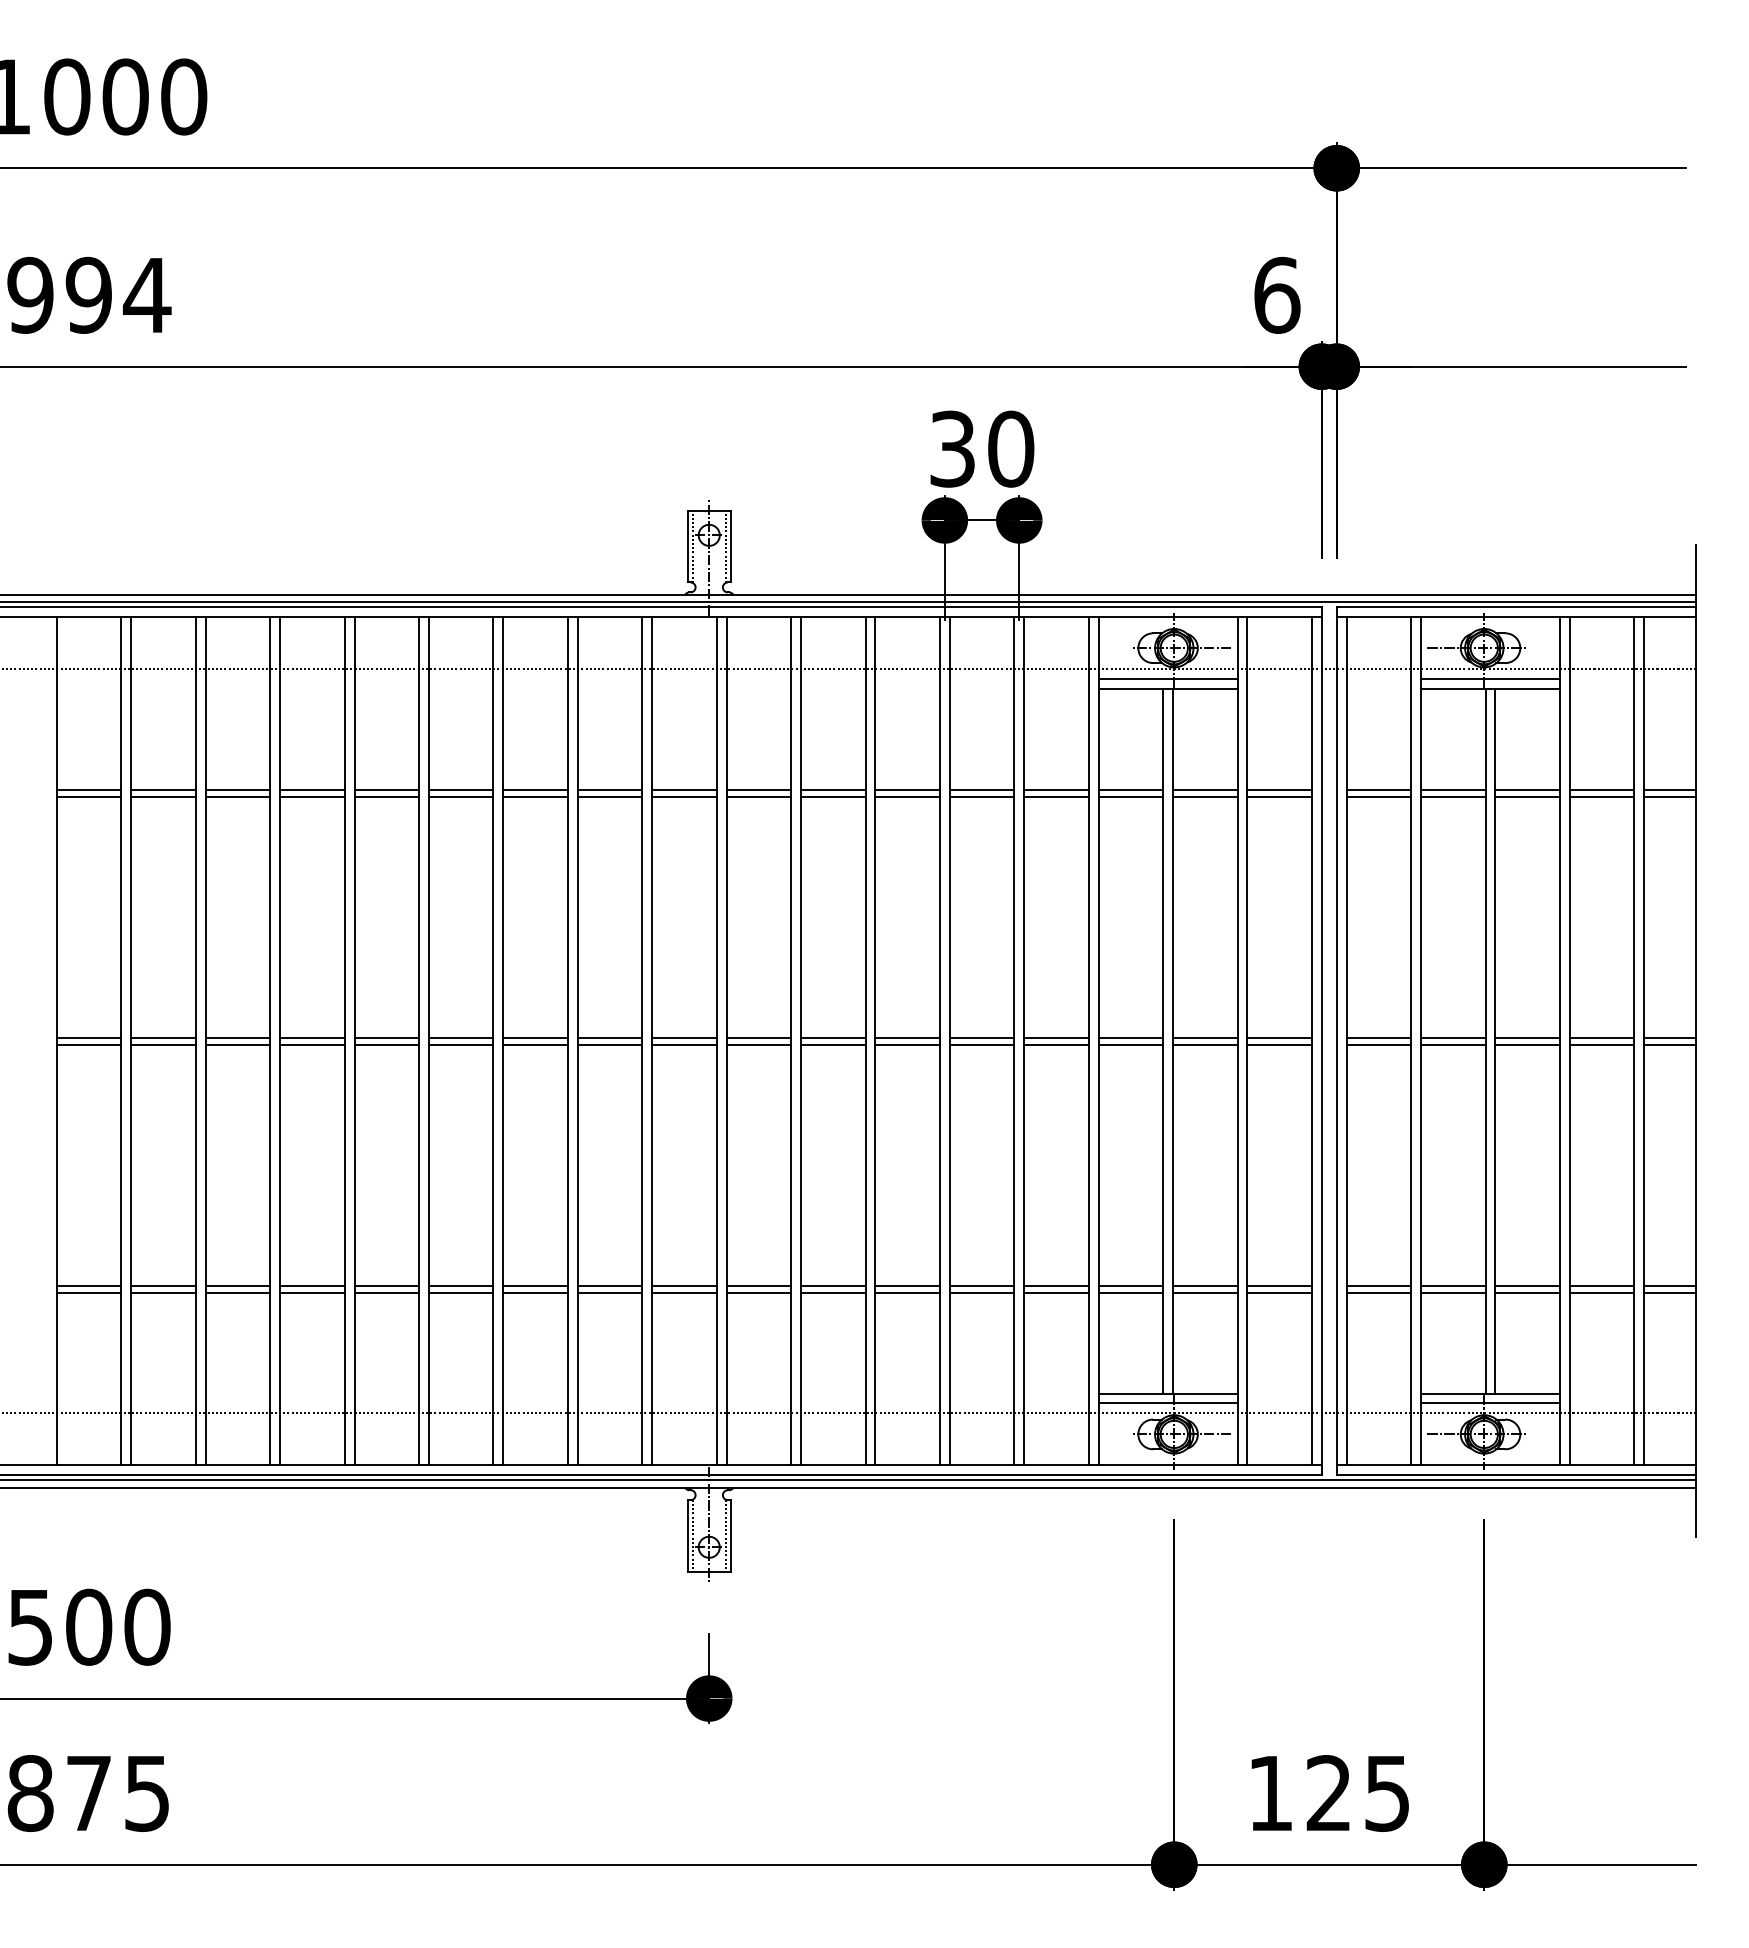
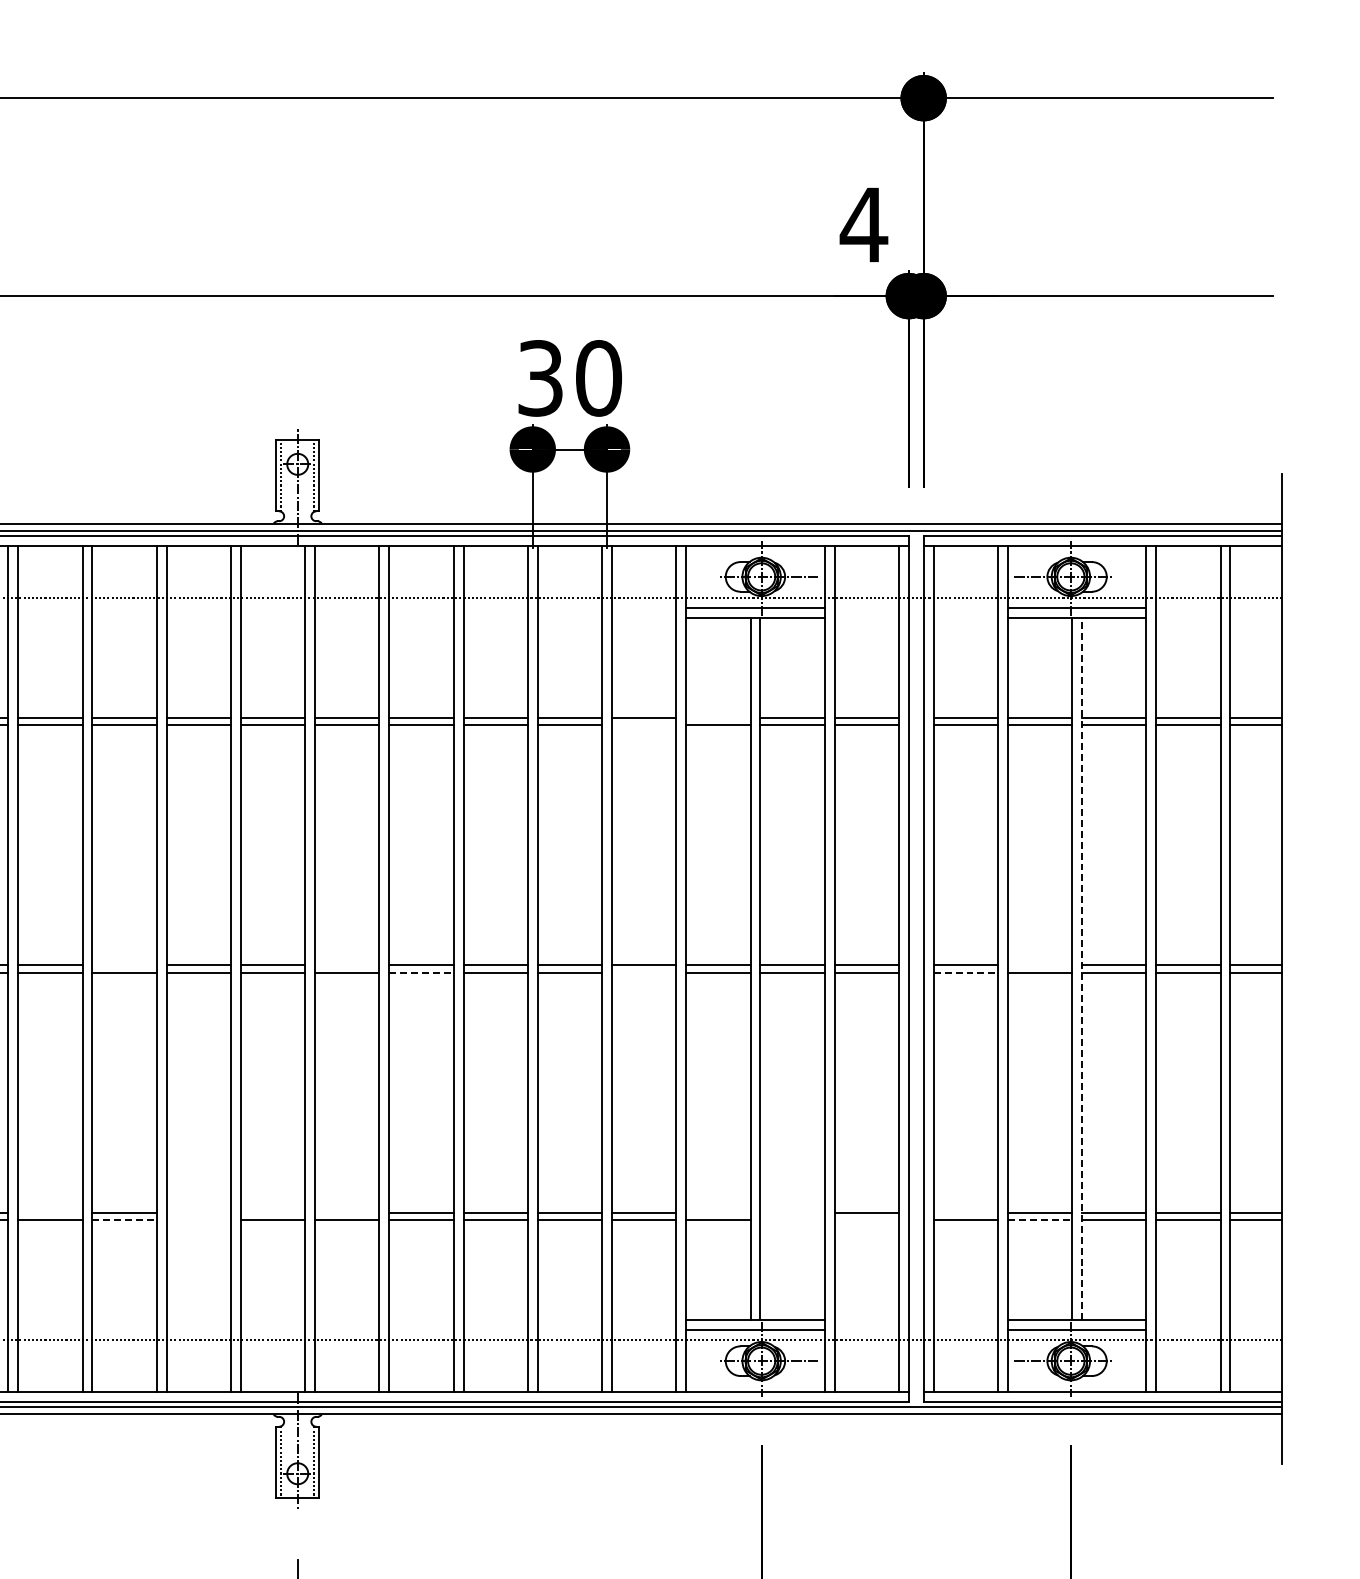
text: (1276, 294) -> (863, 224), 6 -> 4
line: (1130, 789) -> (717, 717), removed
line: (1056, 797) -> (644, 725), removed
line: (535, 1037) -> (124, 965), removed
line: (758, 1037) -> (346, 965), removed
line: (1453, 1037) -> (1040, 965), removed
line: (1495, 1040) -> (1082, 968), solid -> dashed
line: (833, 1045) -> (421, 973), solid -> dashed
line: (1056, 1045) -> (644, 973), removed
line: (1379, 1045) -> (966, 973), solid -> dashed
line: (460, 1285) -> (49, 1212), removed
line: (609, 1285) -> (198, 1212), removed
line: (684, 1285) -> (273, 1212), removed
line: (758, 1285) -> (346, 1212), removed
line: (1130, 1285) -> (717, 1212), removed
line: (1205, 1285) -> (792, 1212), removed
line: (1378, 1285) -> (965, 1212), removed
line: (536, 1293) -> (125, 1220), solid -> dashed
line: (609, 1293) -> (198, 1220), removed
line: (1205, 1293) -> (792, 1220), removed
line: (1279, 1293) -> (866, 1220), removed
line: (1453, 1293) -> (1040, 1220), solid -> dashed

